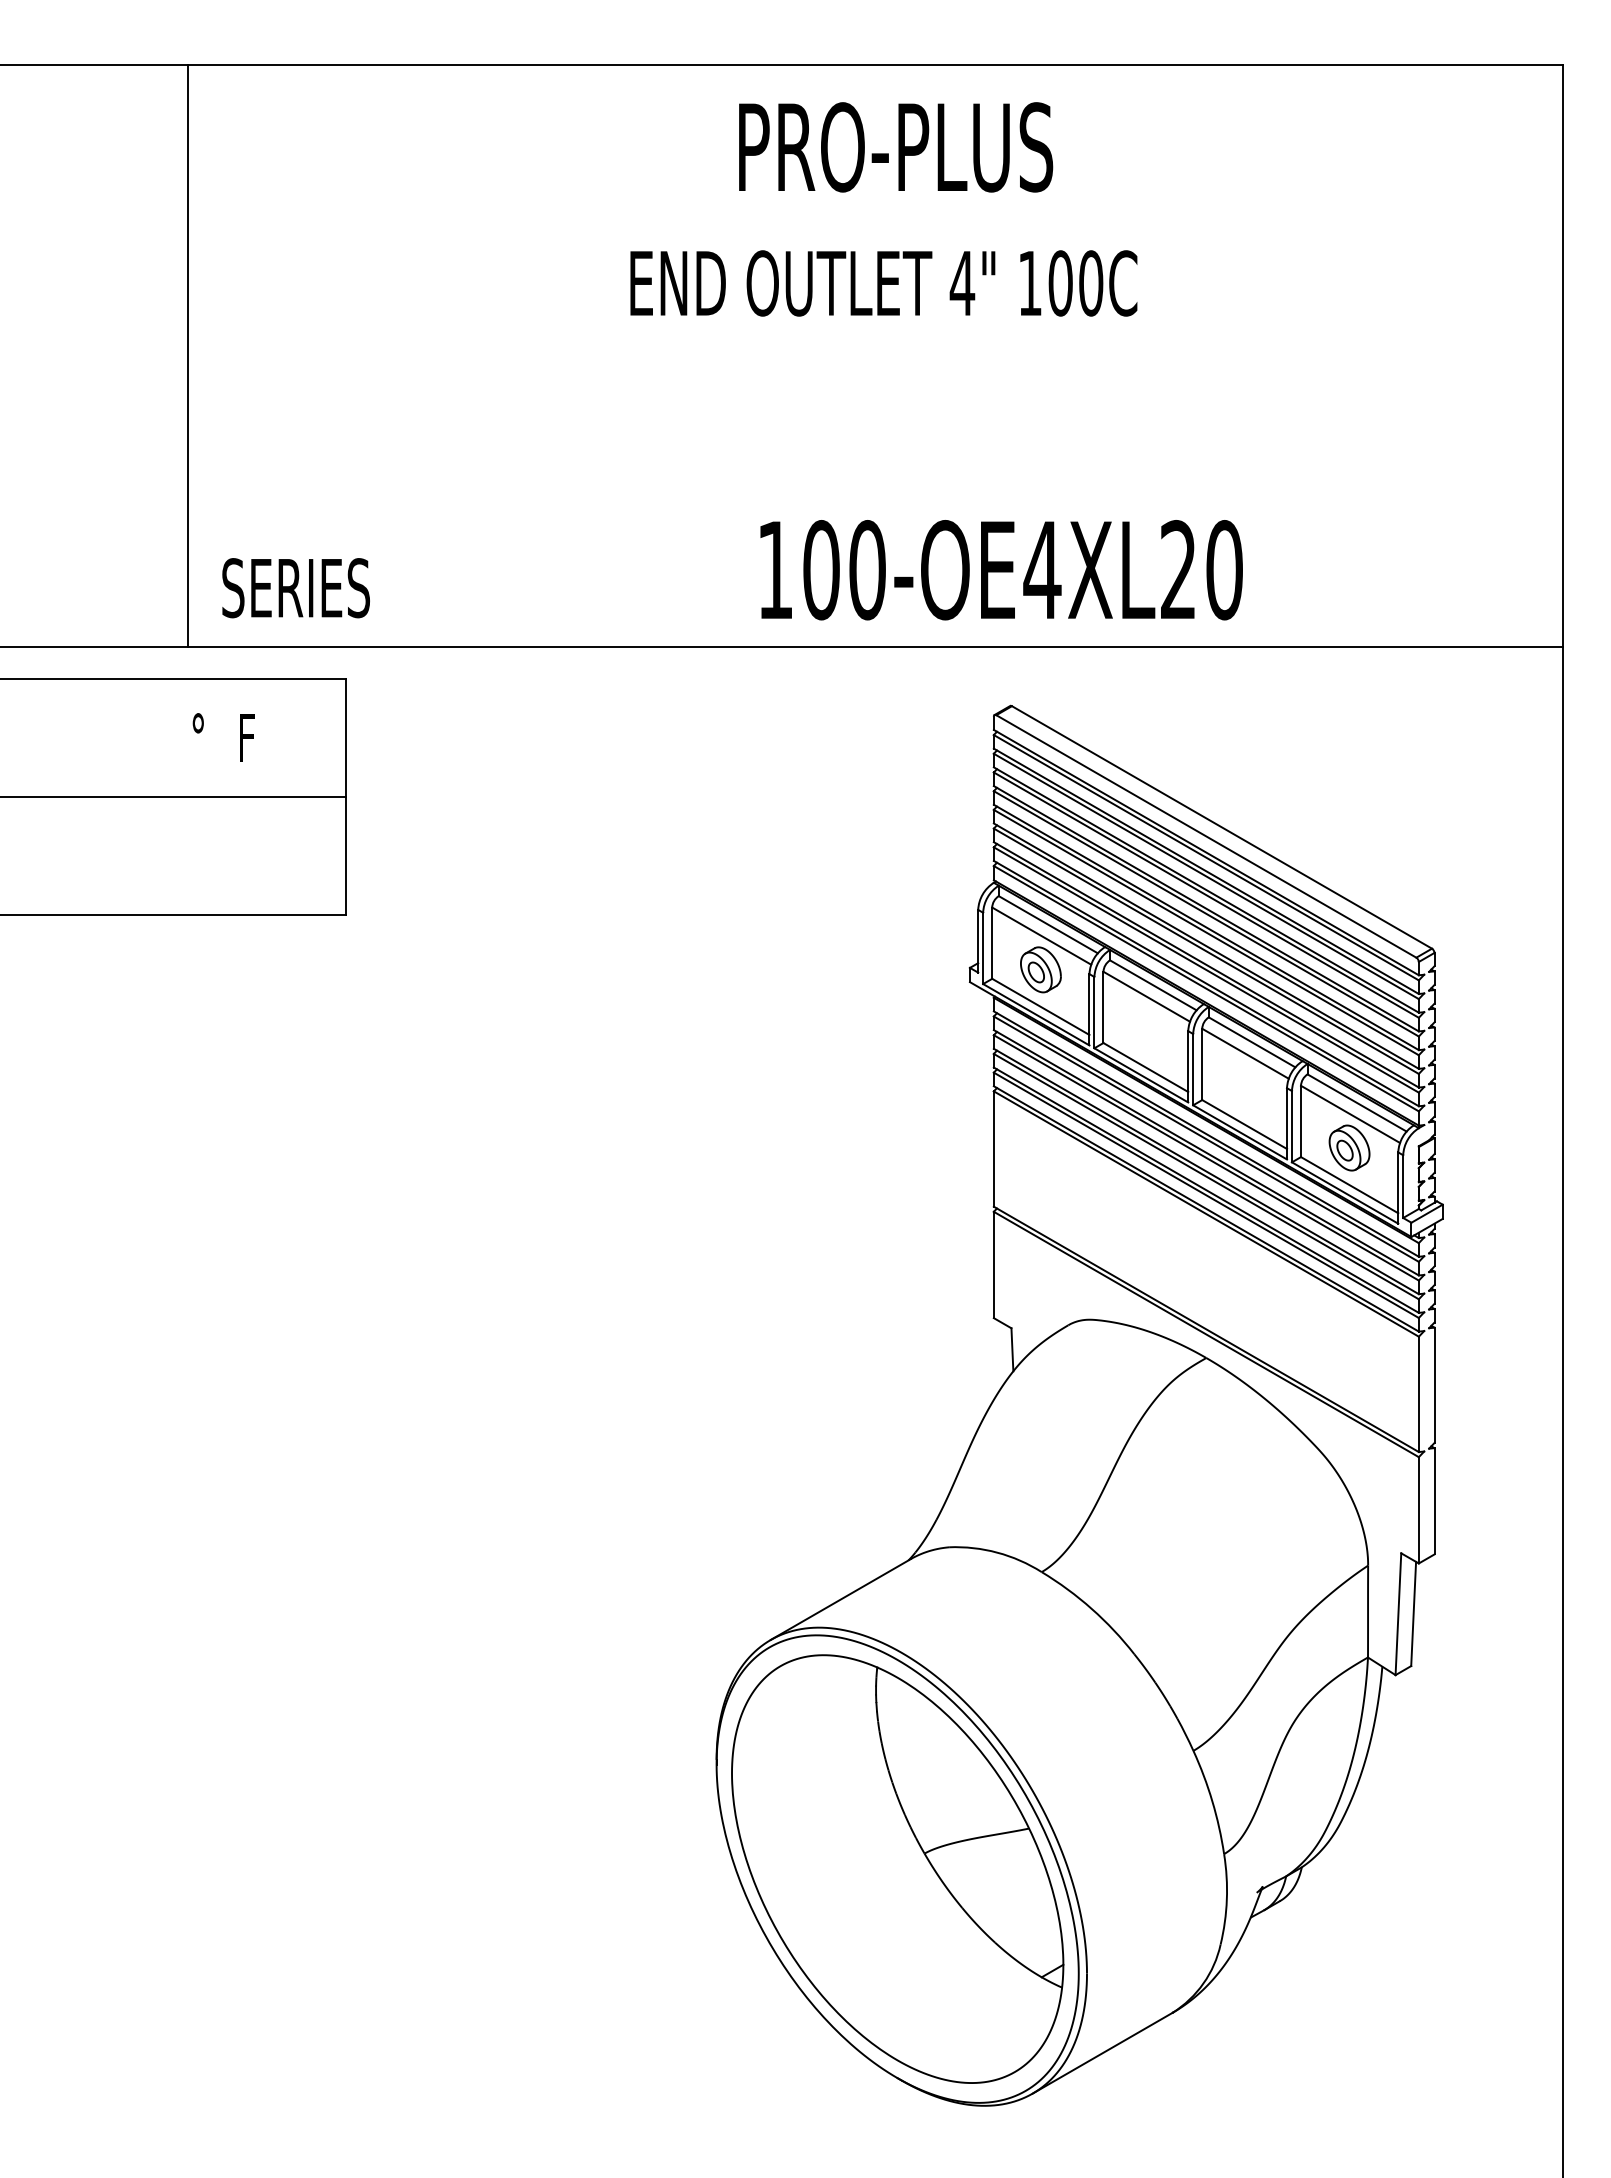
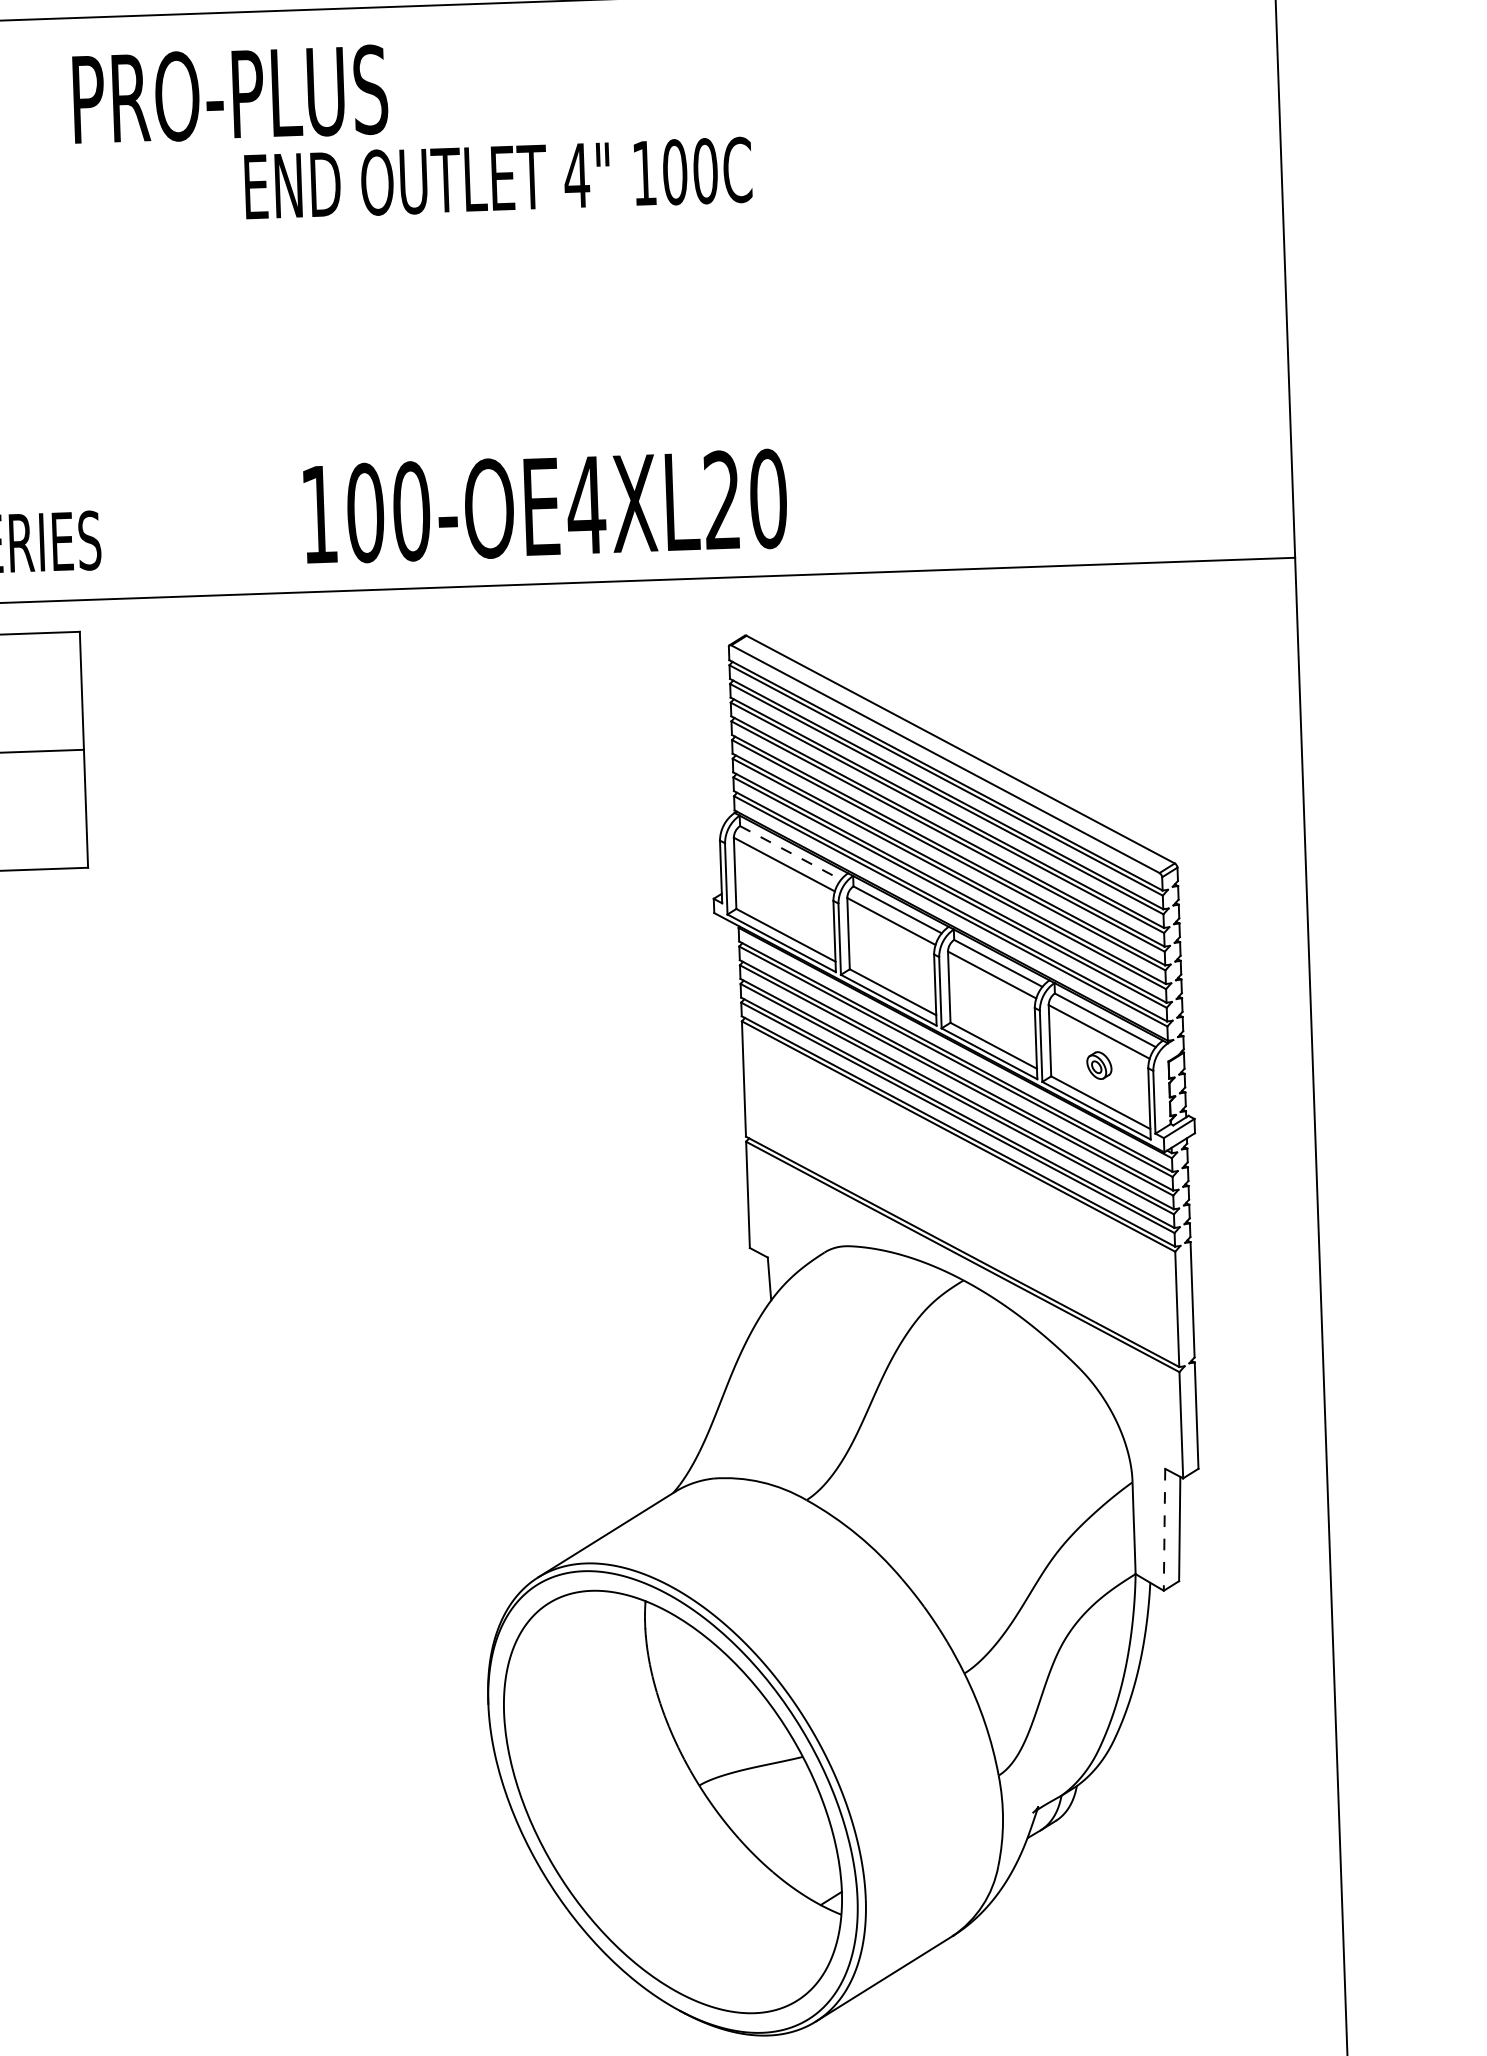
text: (896, 147) -> (230, 94), moved
text: (883, 283) -> (498, 178), moved
text: (1001, 570) -> (545, 507), moved
line: (1048, 924) -> (790, 852), solid -> dashed
part: (1040, 969) -> (784, 897), removed
part: (1349, 1147) -> (1099, 1065), size x0.6
line: (1398, 1614) -> (1164, 1530), solid -> dashed

